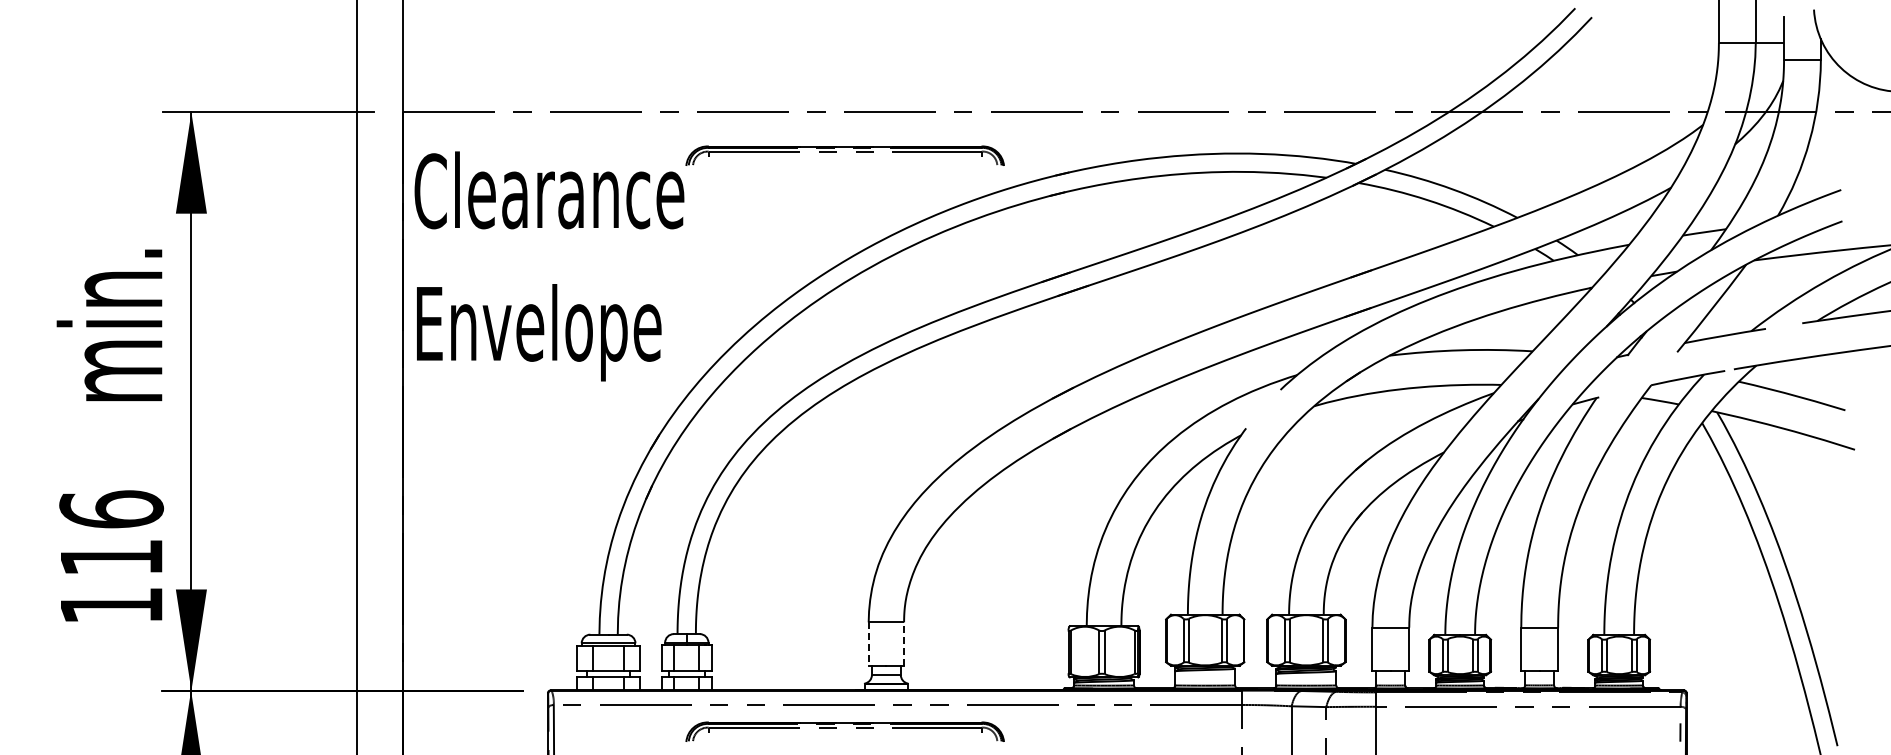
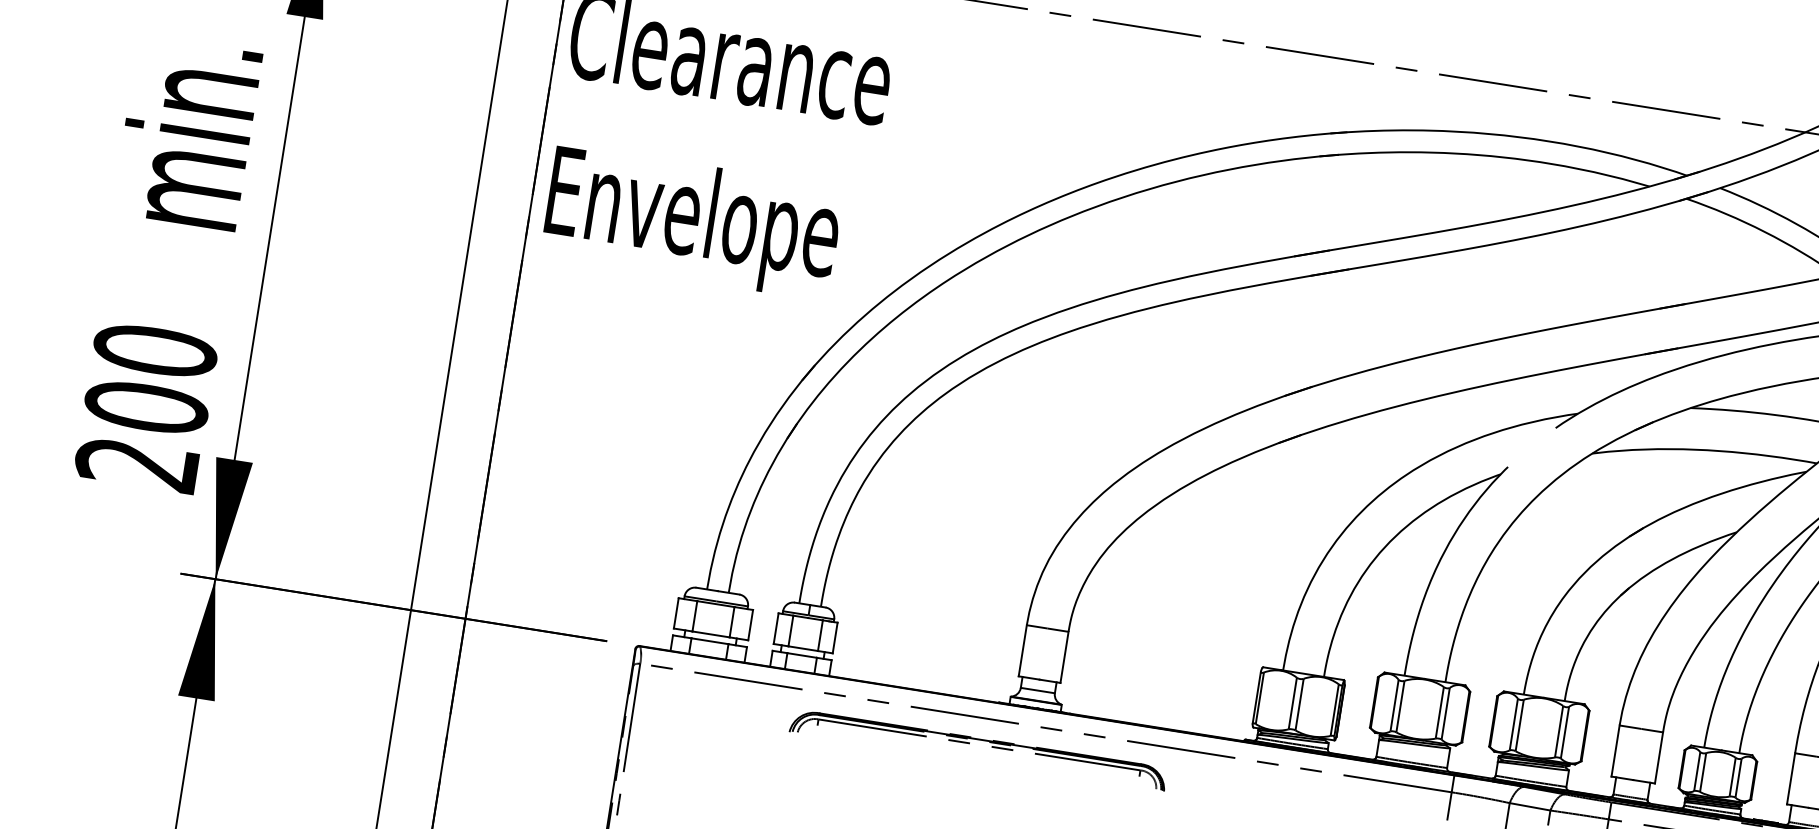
part: (844, 147) -> (1086, 60), removed
text: (111, 557) -> (146, 407), 116 -> 200
line: (868, 644) -> (1022, 651), dashed -> solid
line: (904, 644) -> (1064, 657), dashed -> solid

